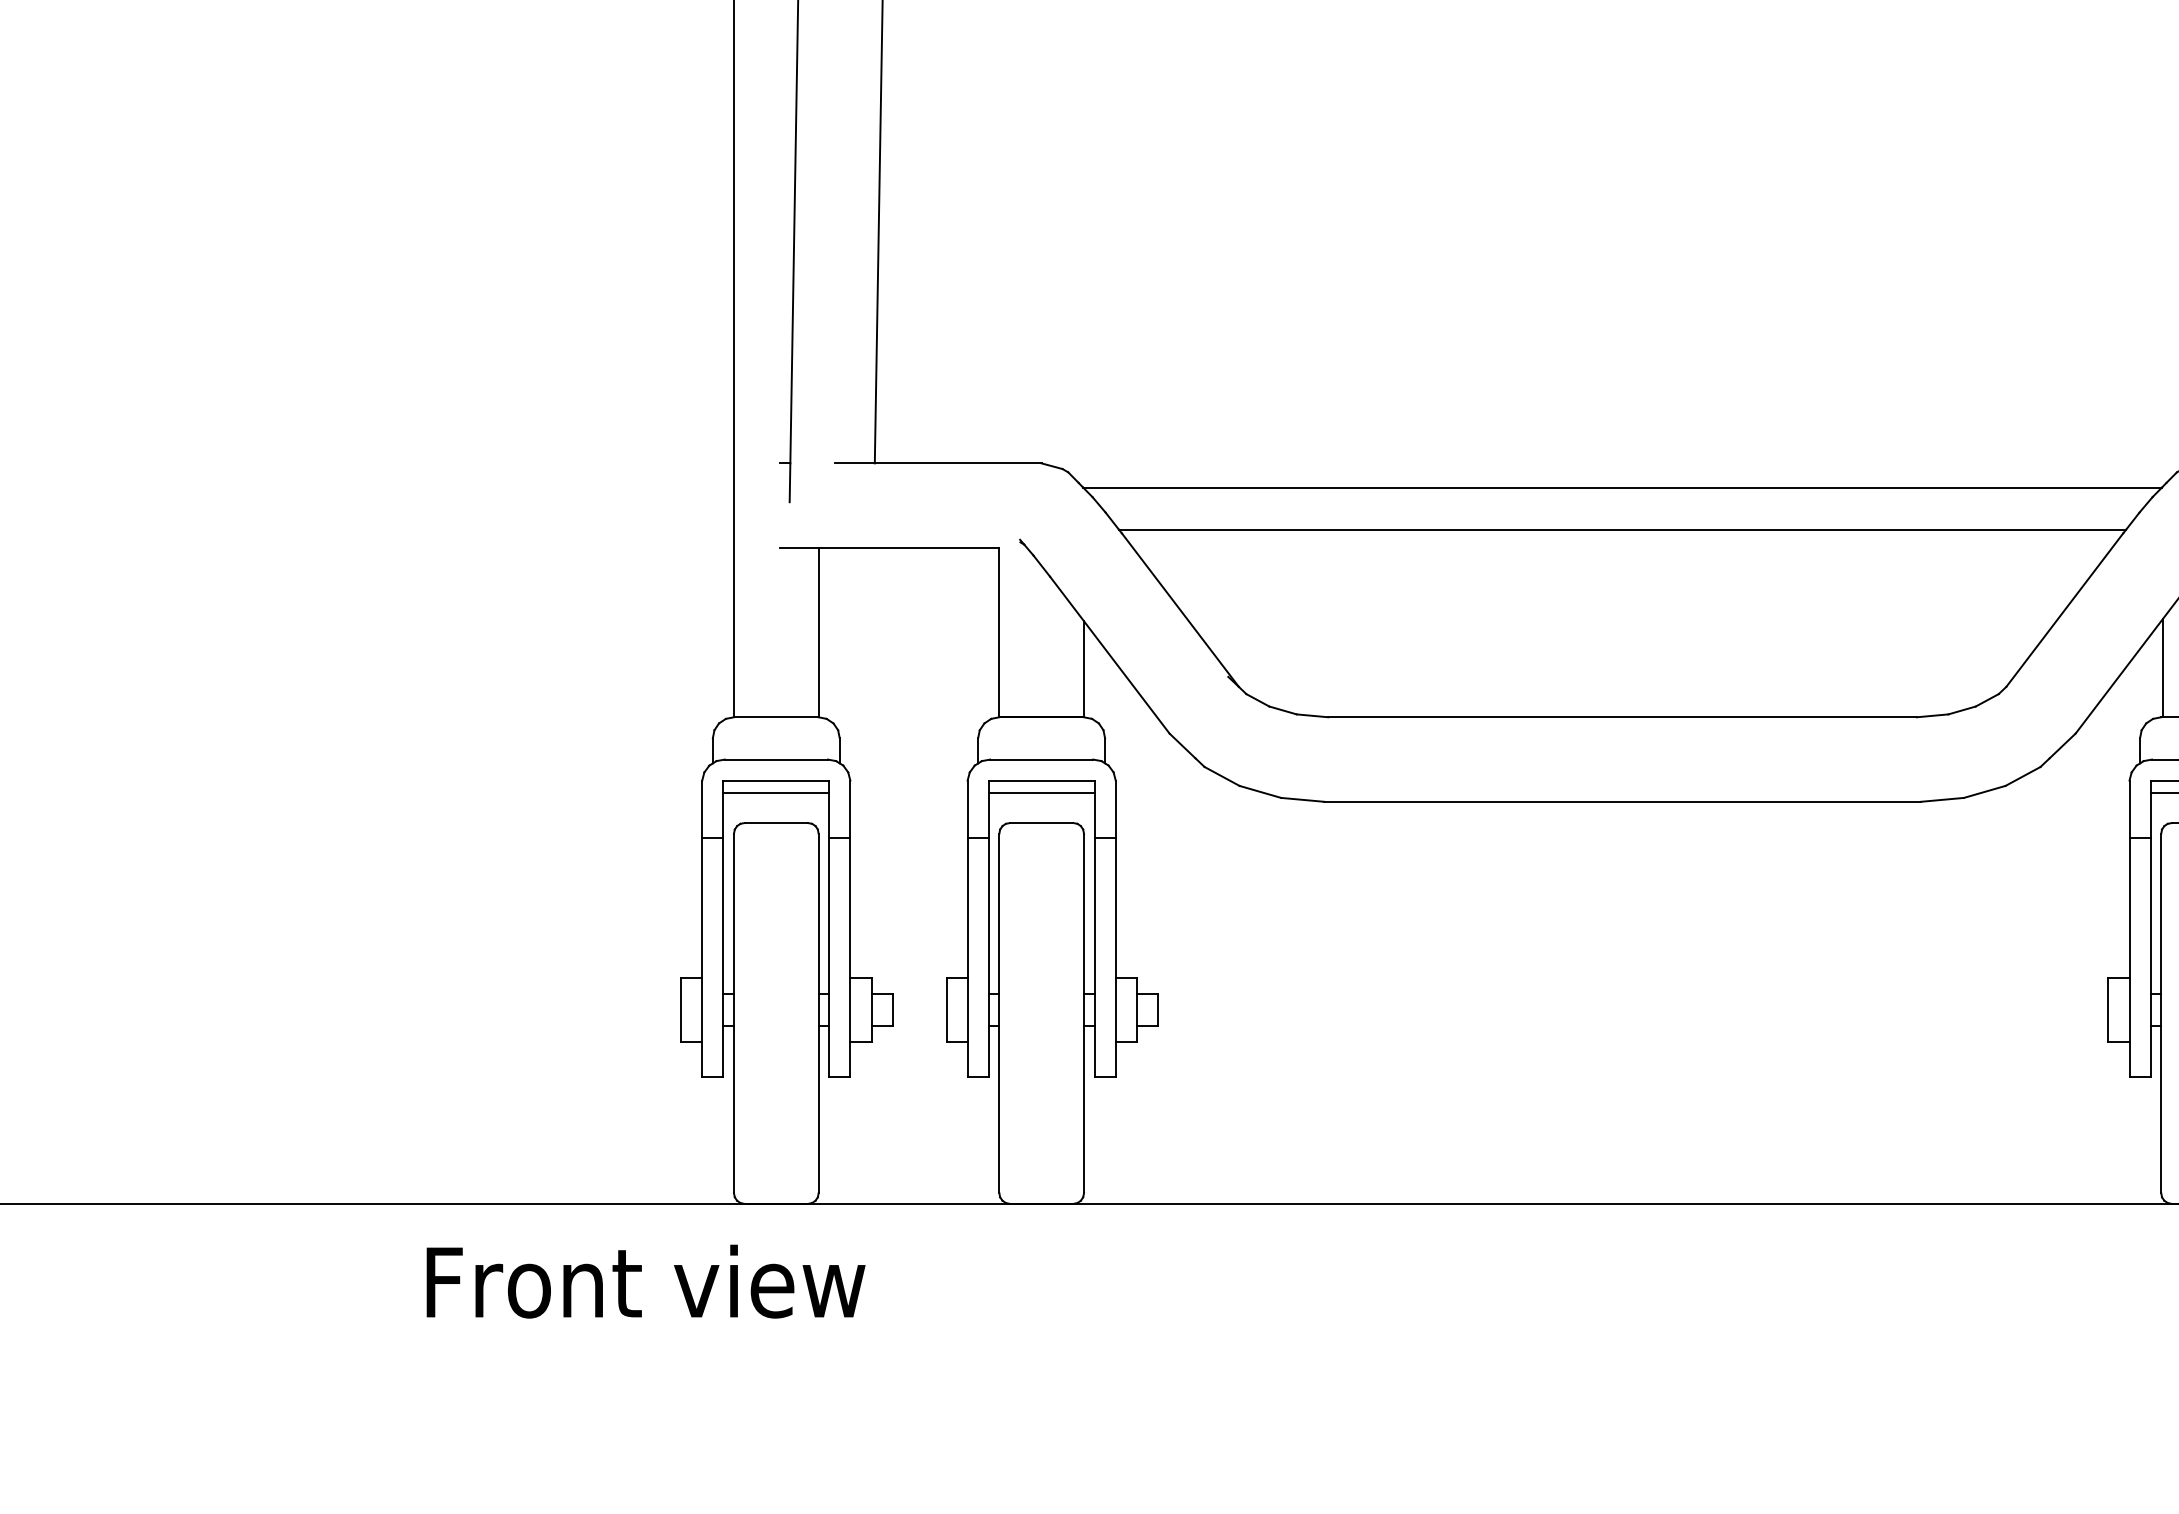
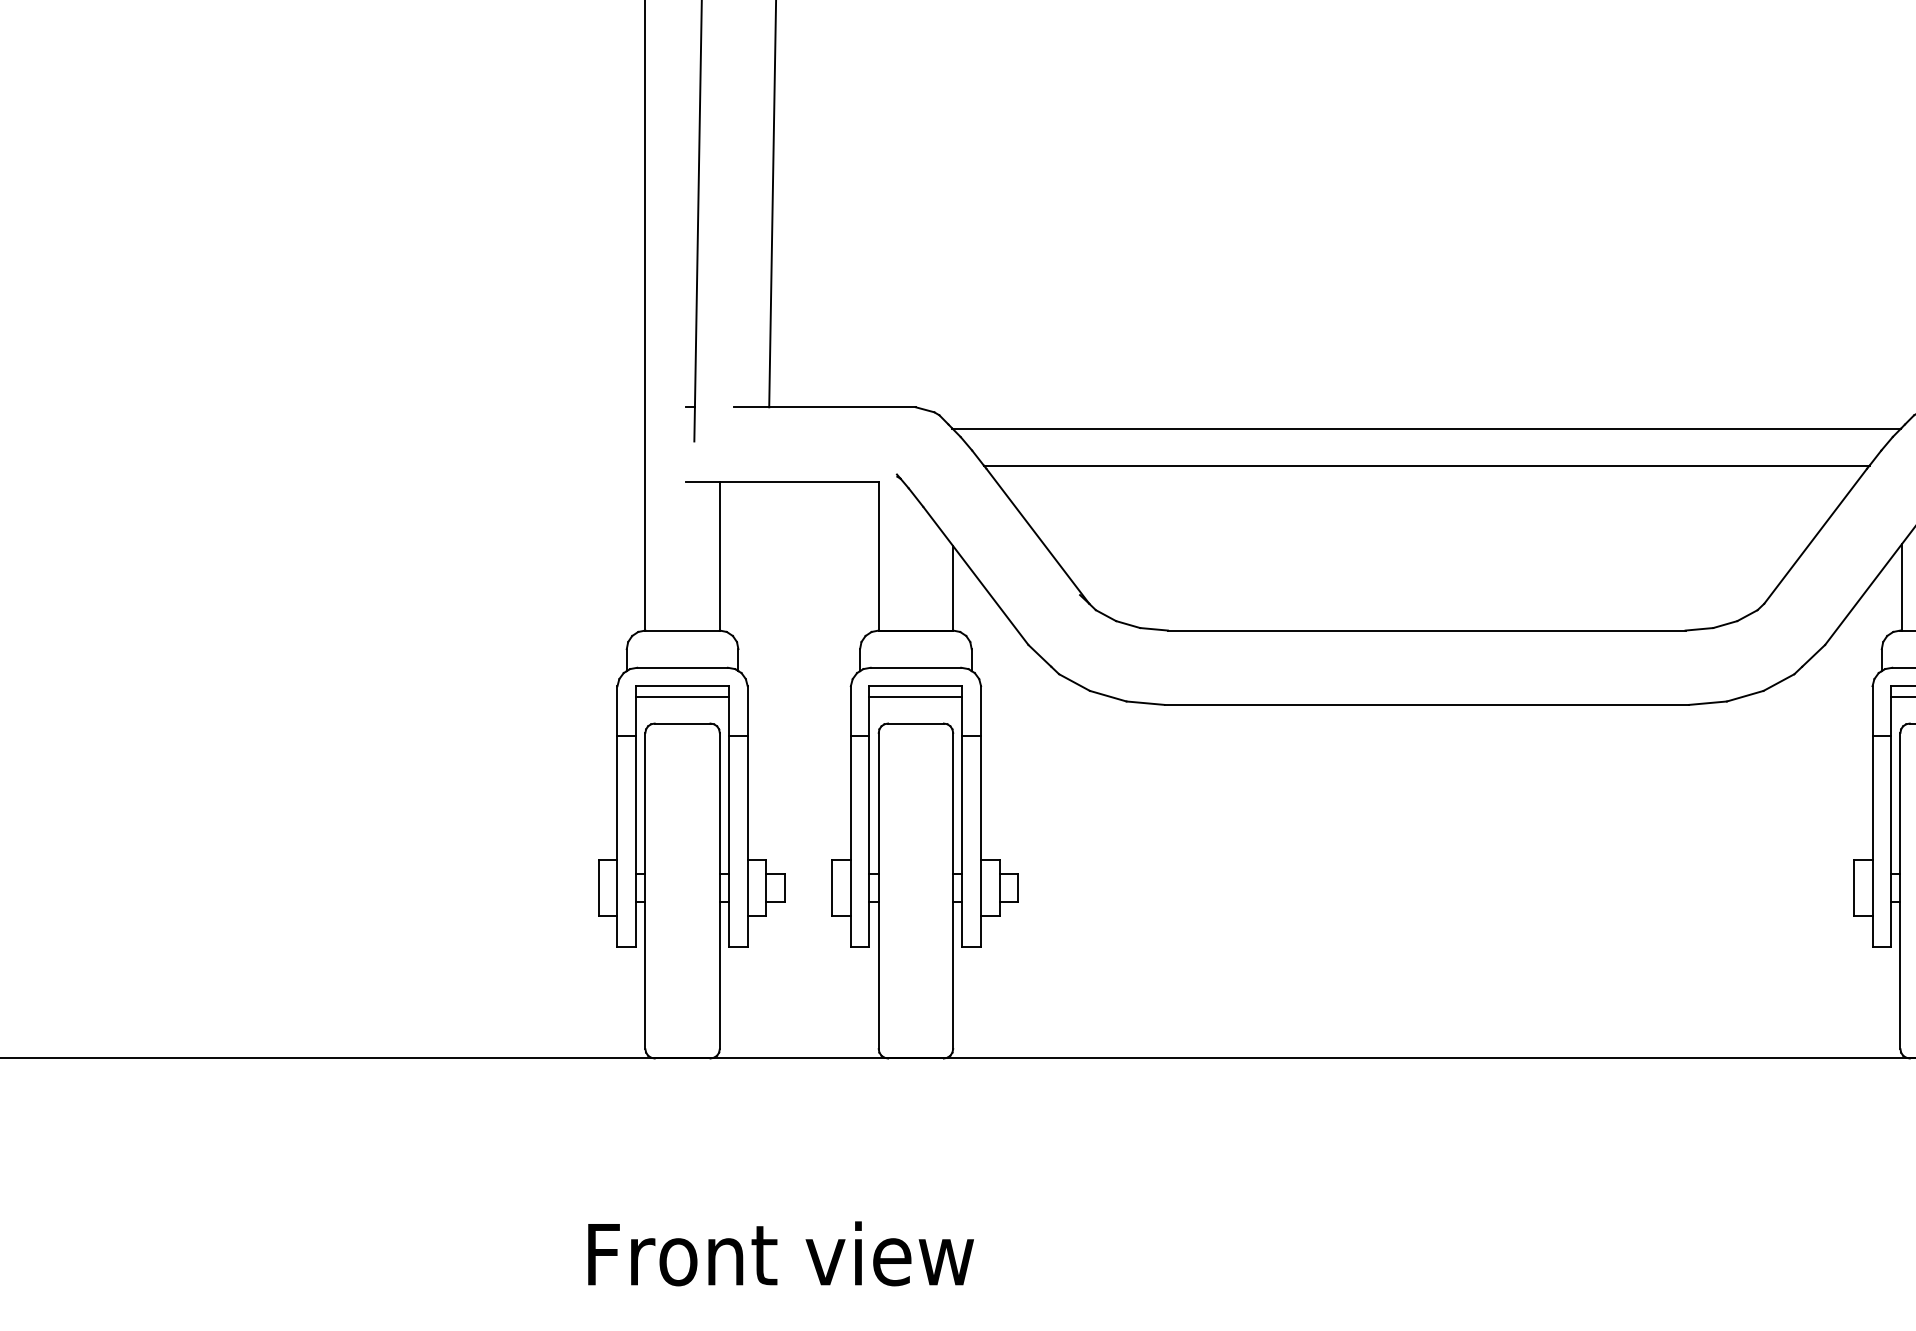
text: (645, 1281) -> (780, 1253), moved

